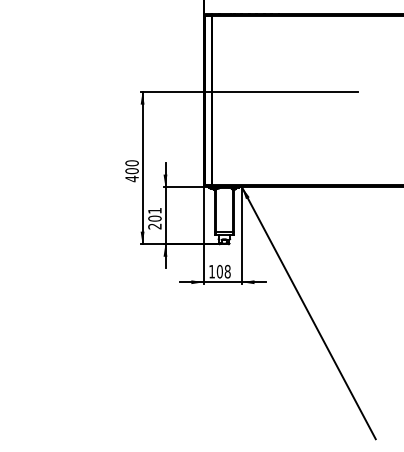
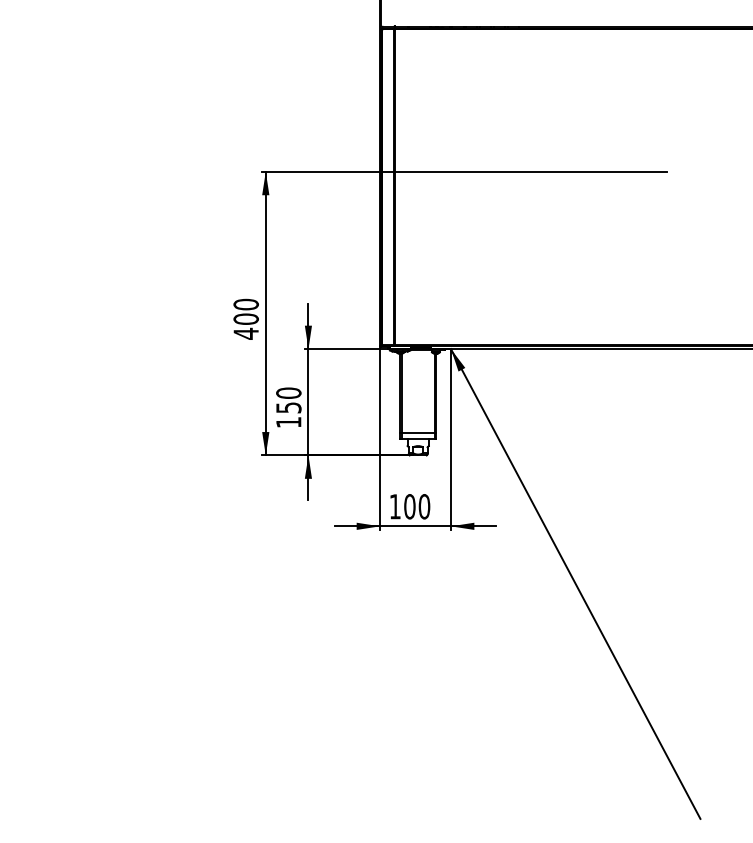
text: (154, 218) -> (287, 407), 201 -> 150
text: (227, 271) -> (424, 506), 108 -> 100

